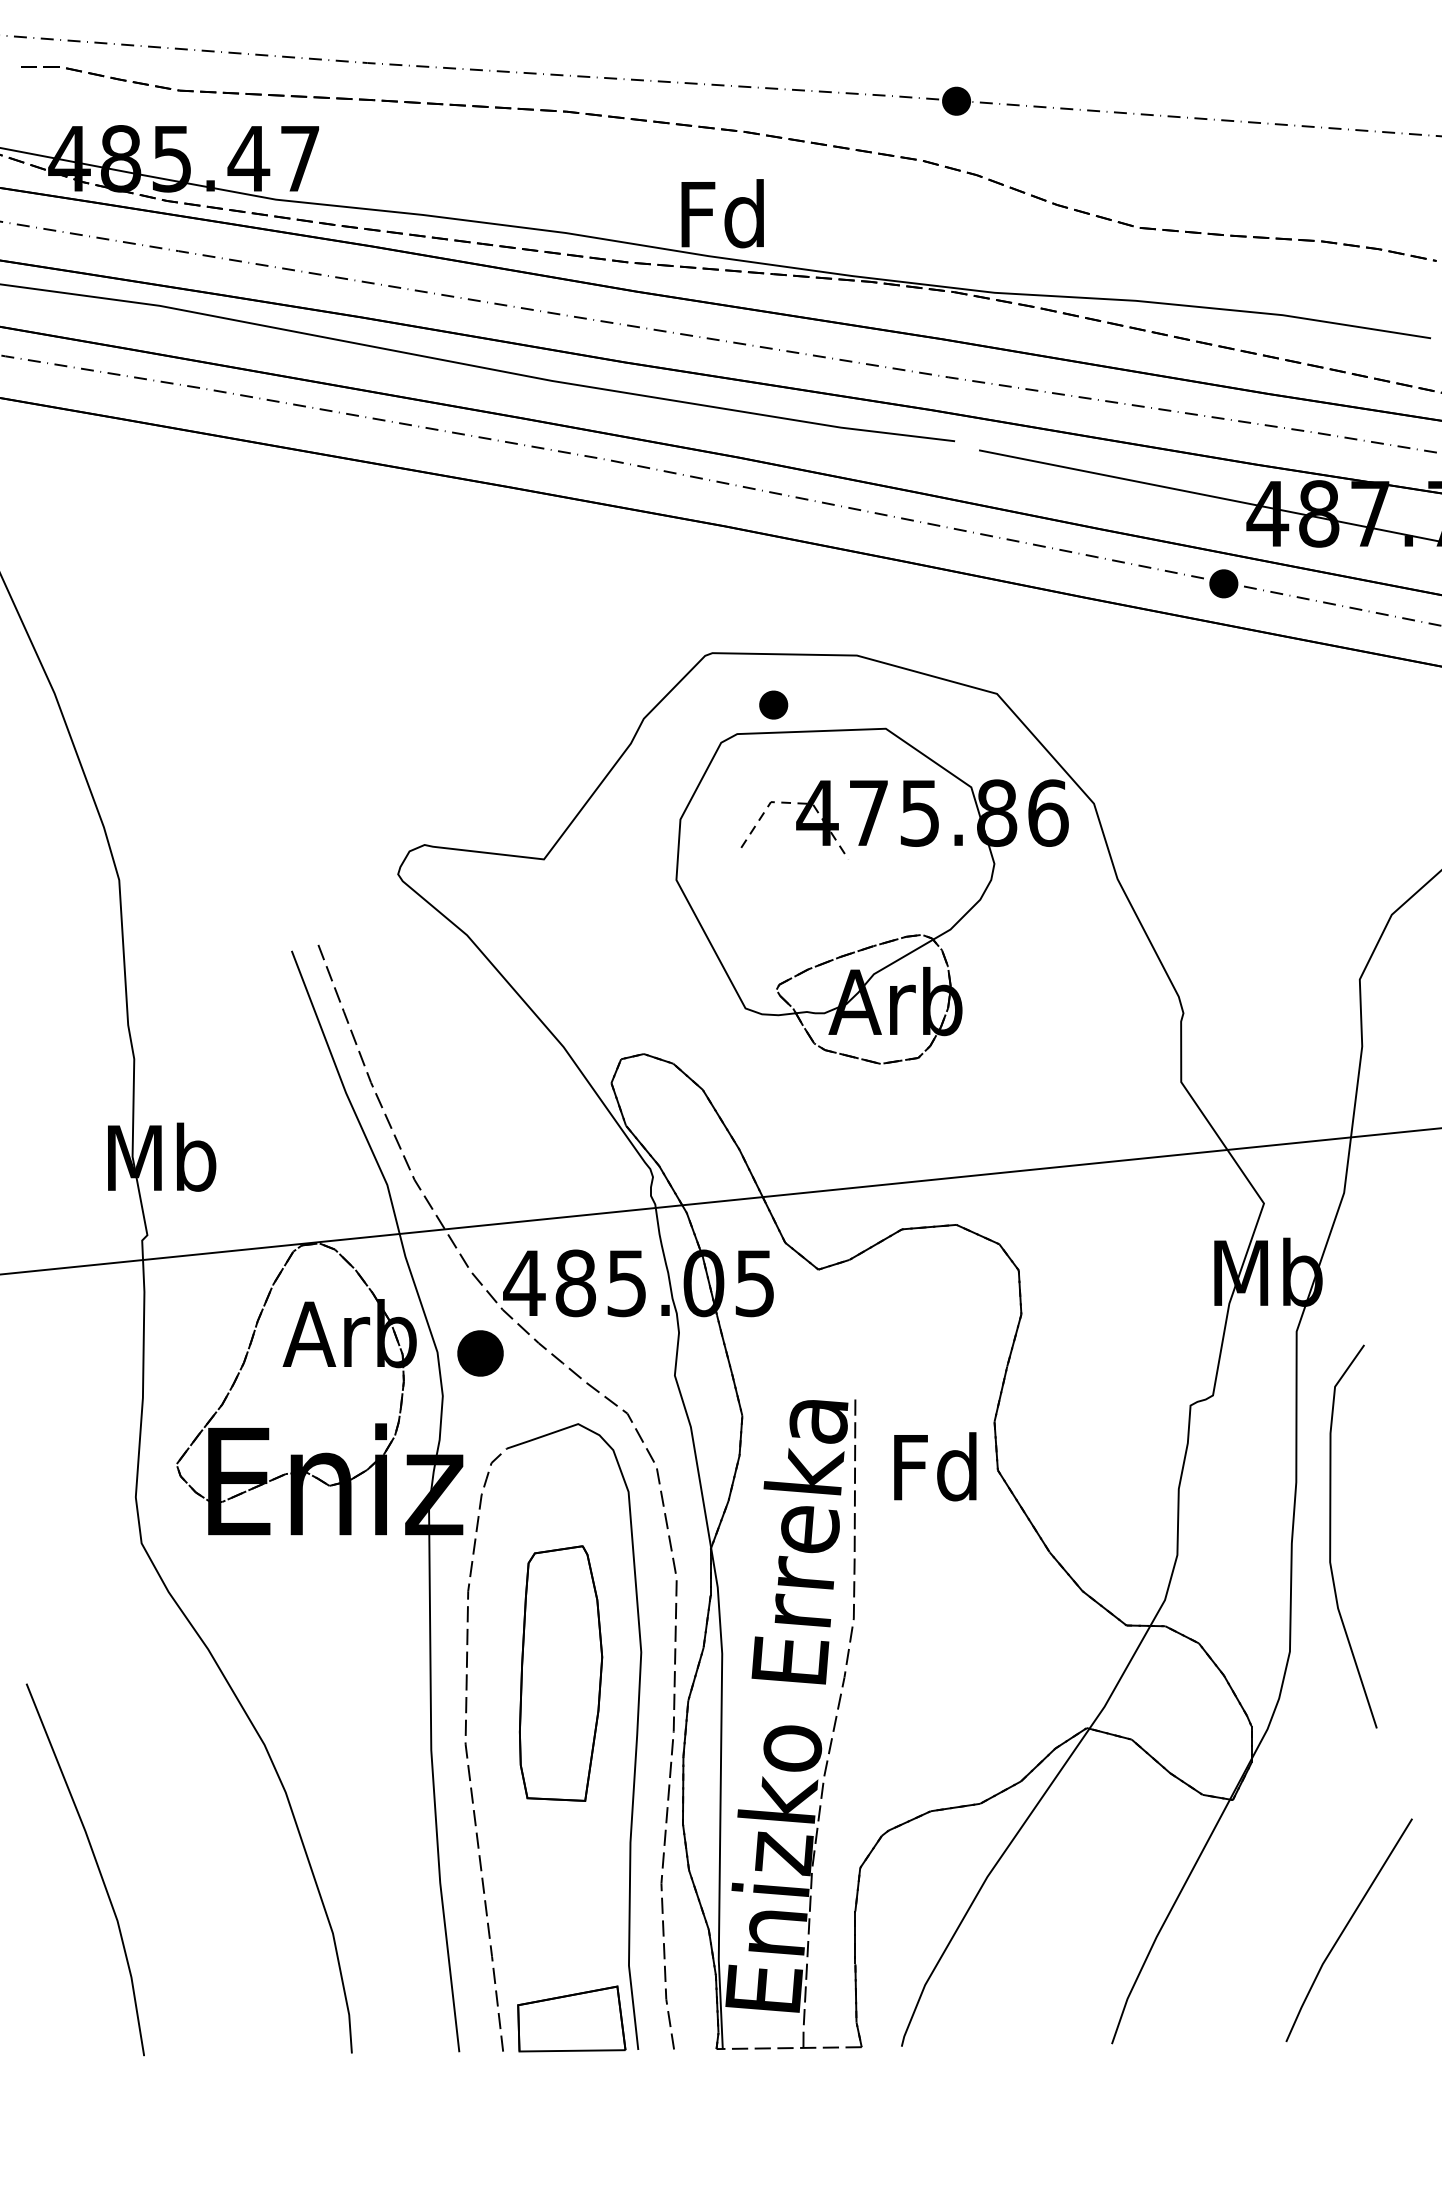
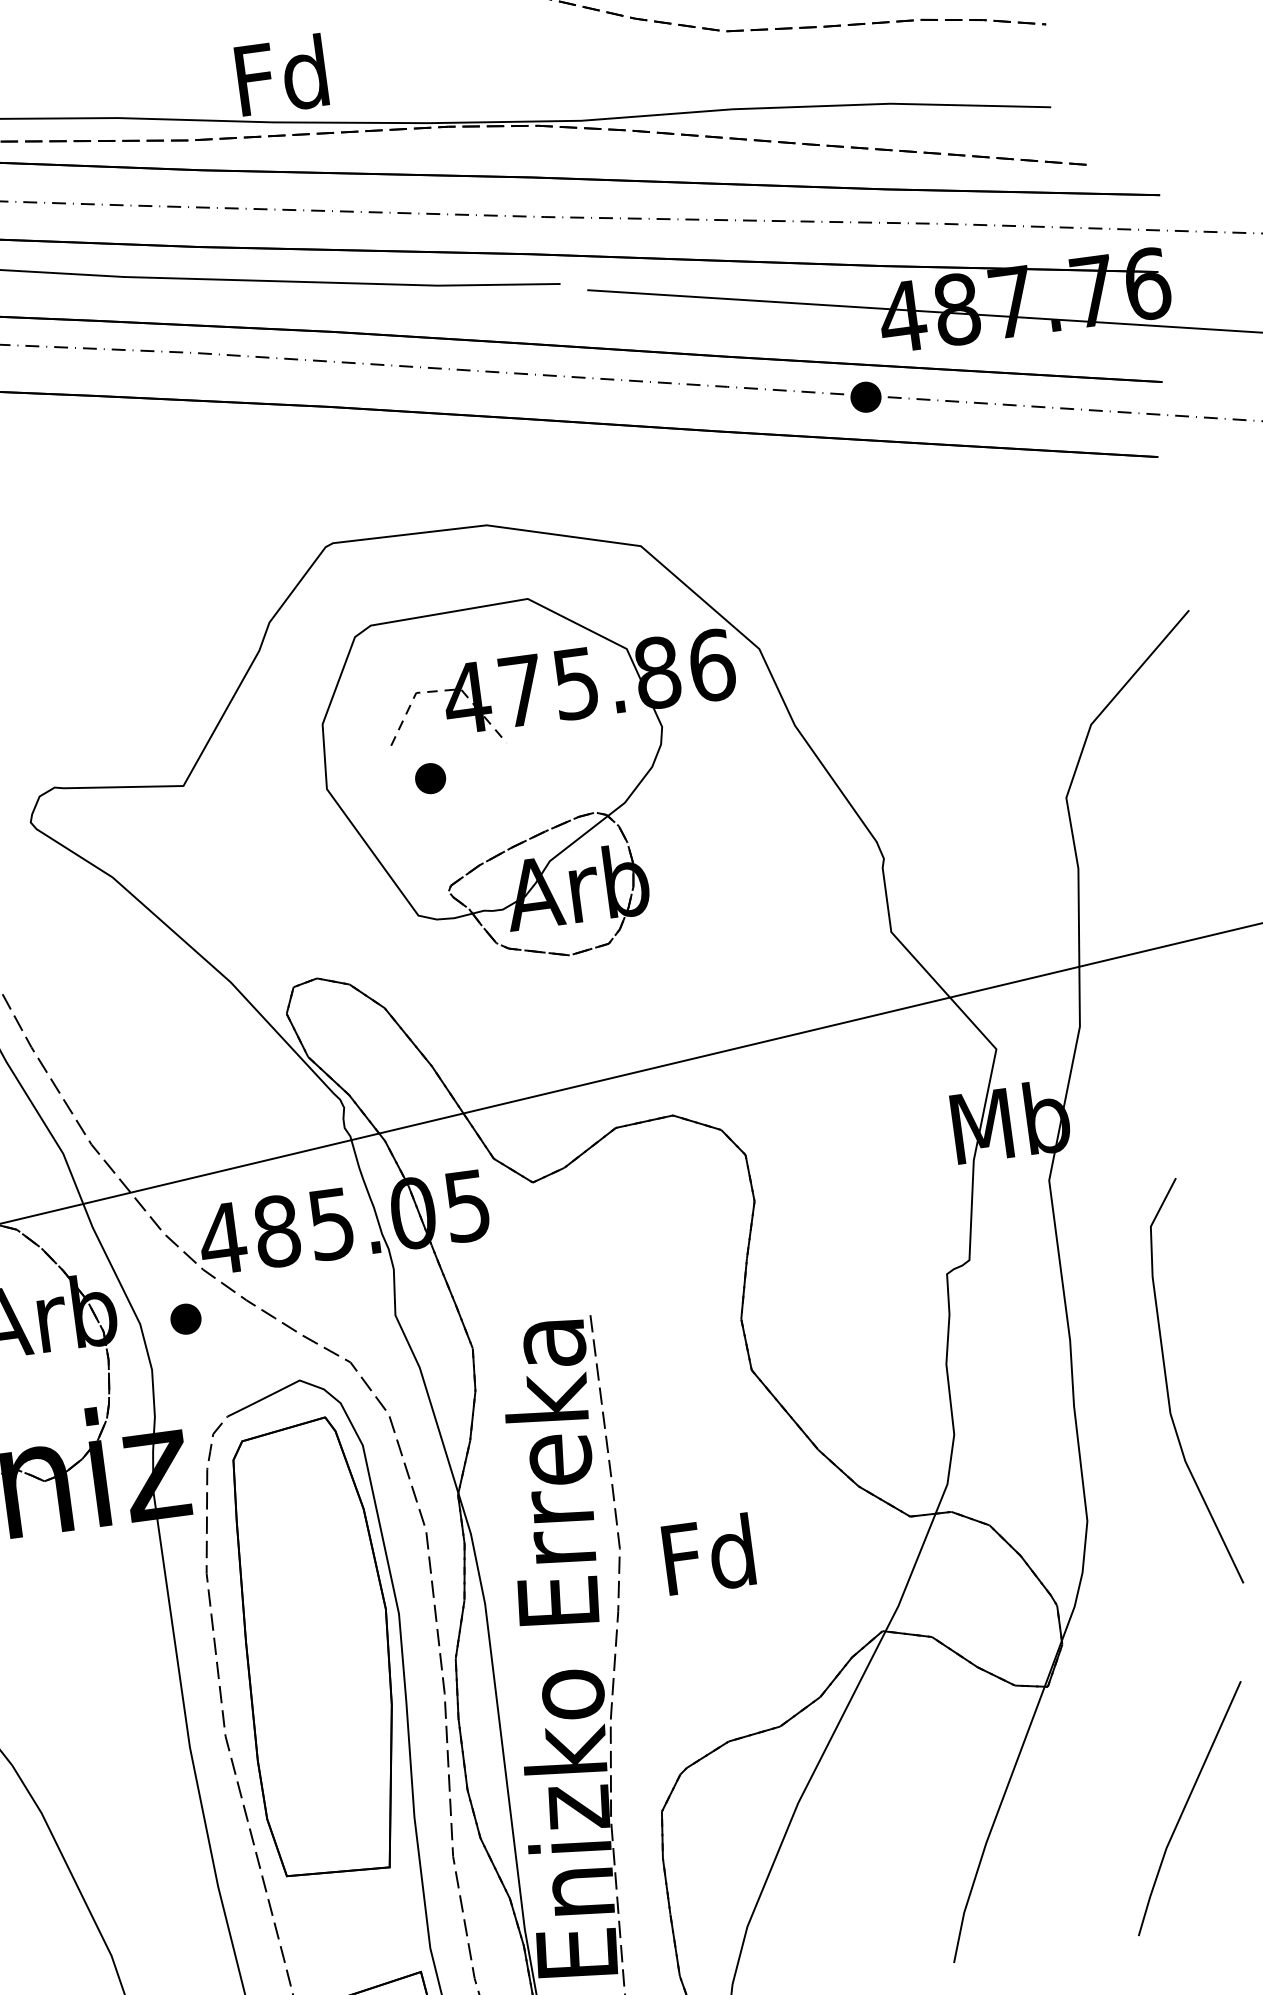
part: (773, 704) -> (430, 778), moved
part: (480, 1352) -> (185, 1318), size x0.62
text: (935, 1466) -> (708, 1554), moved
curve: (1331, 1536) -> (1168, 1386), moved
part: (560, 1673) -> (316, 1647), size x1.67

